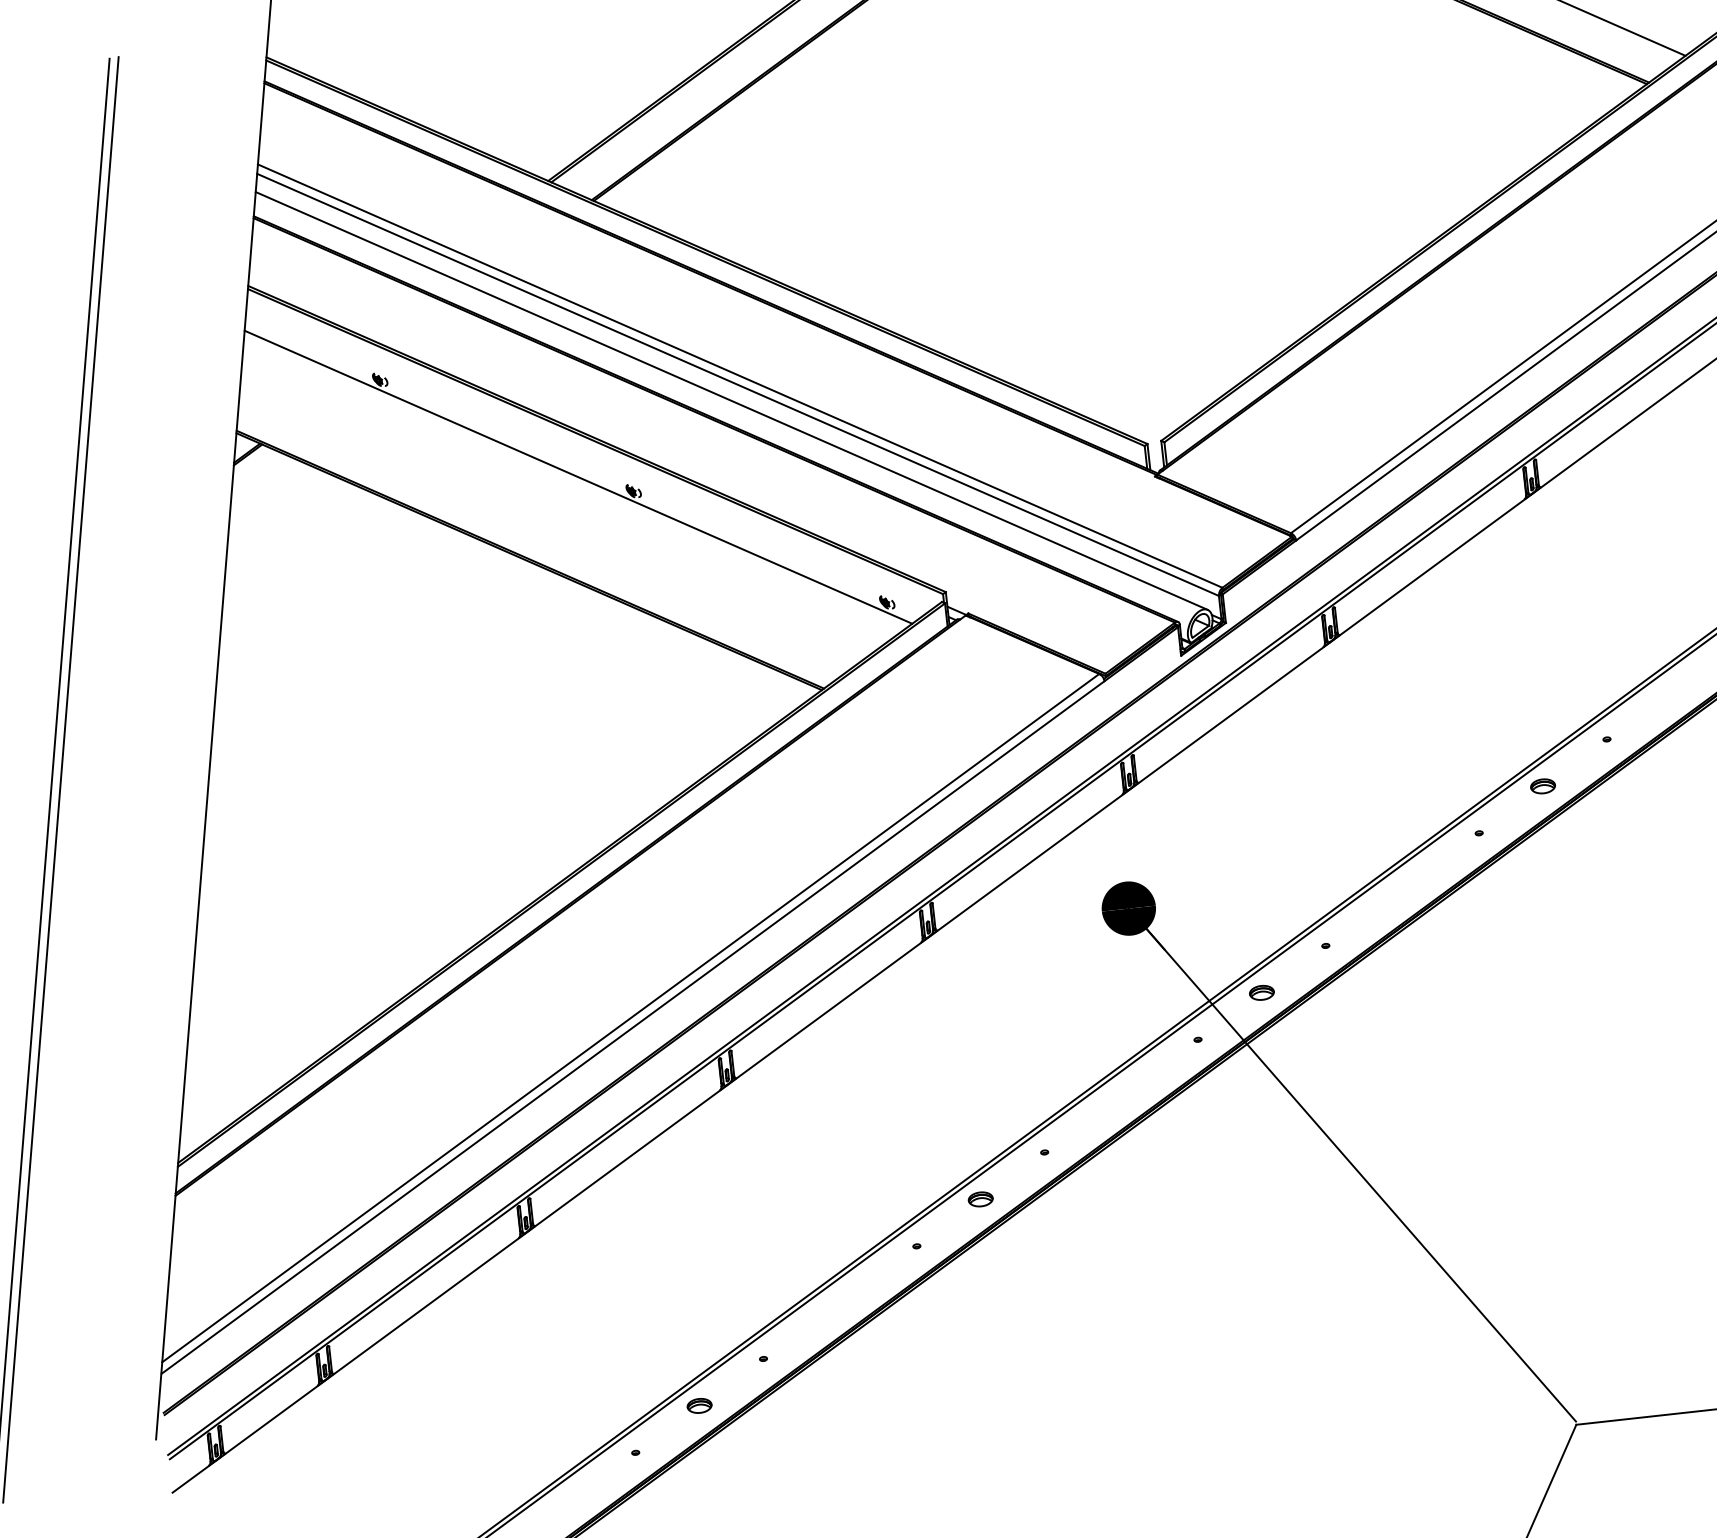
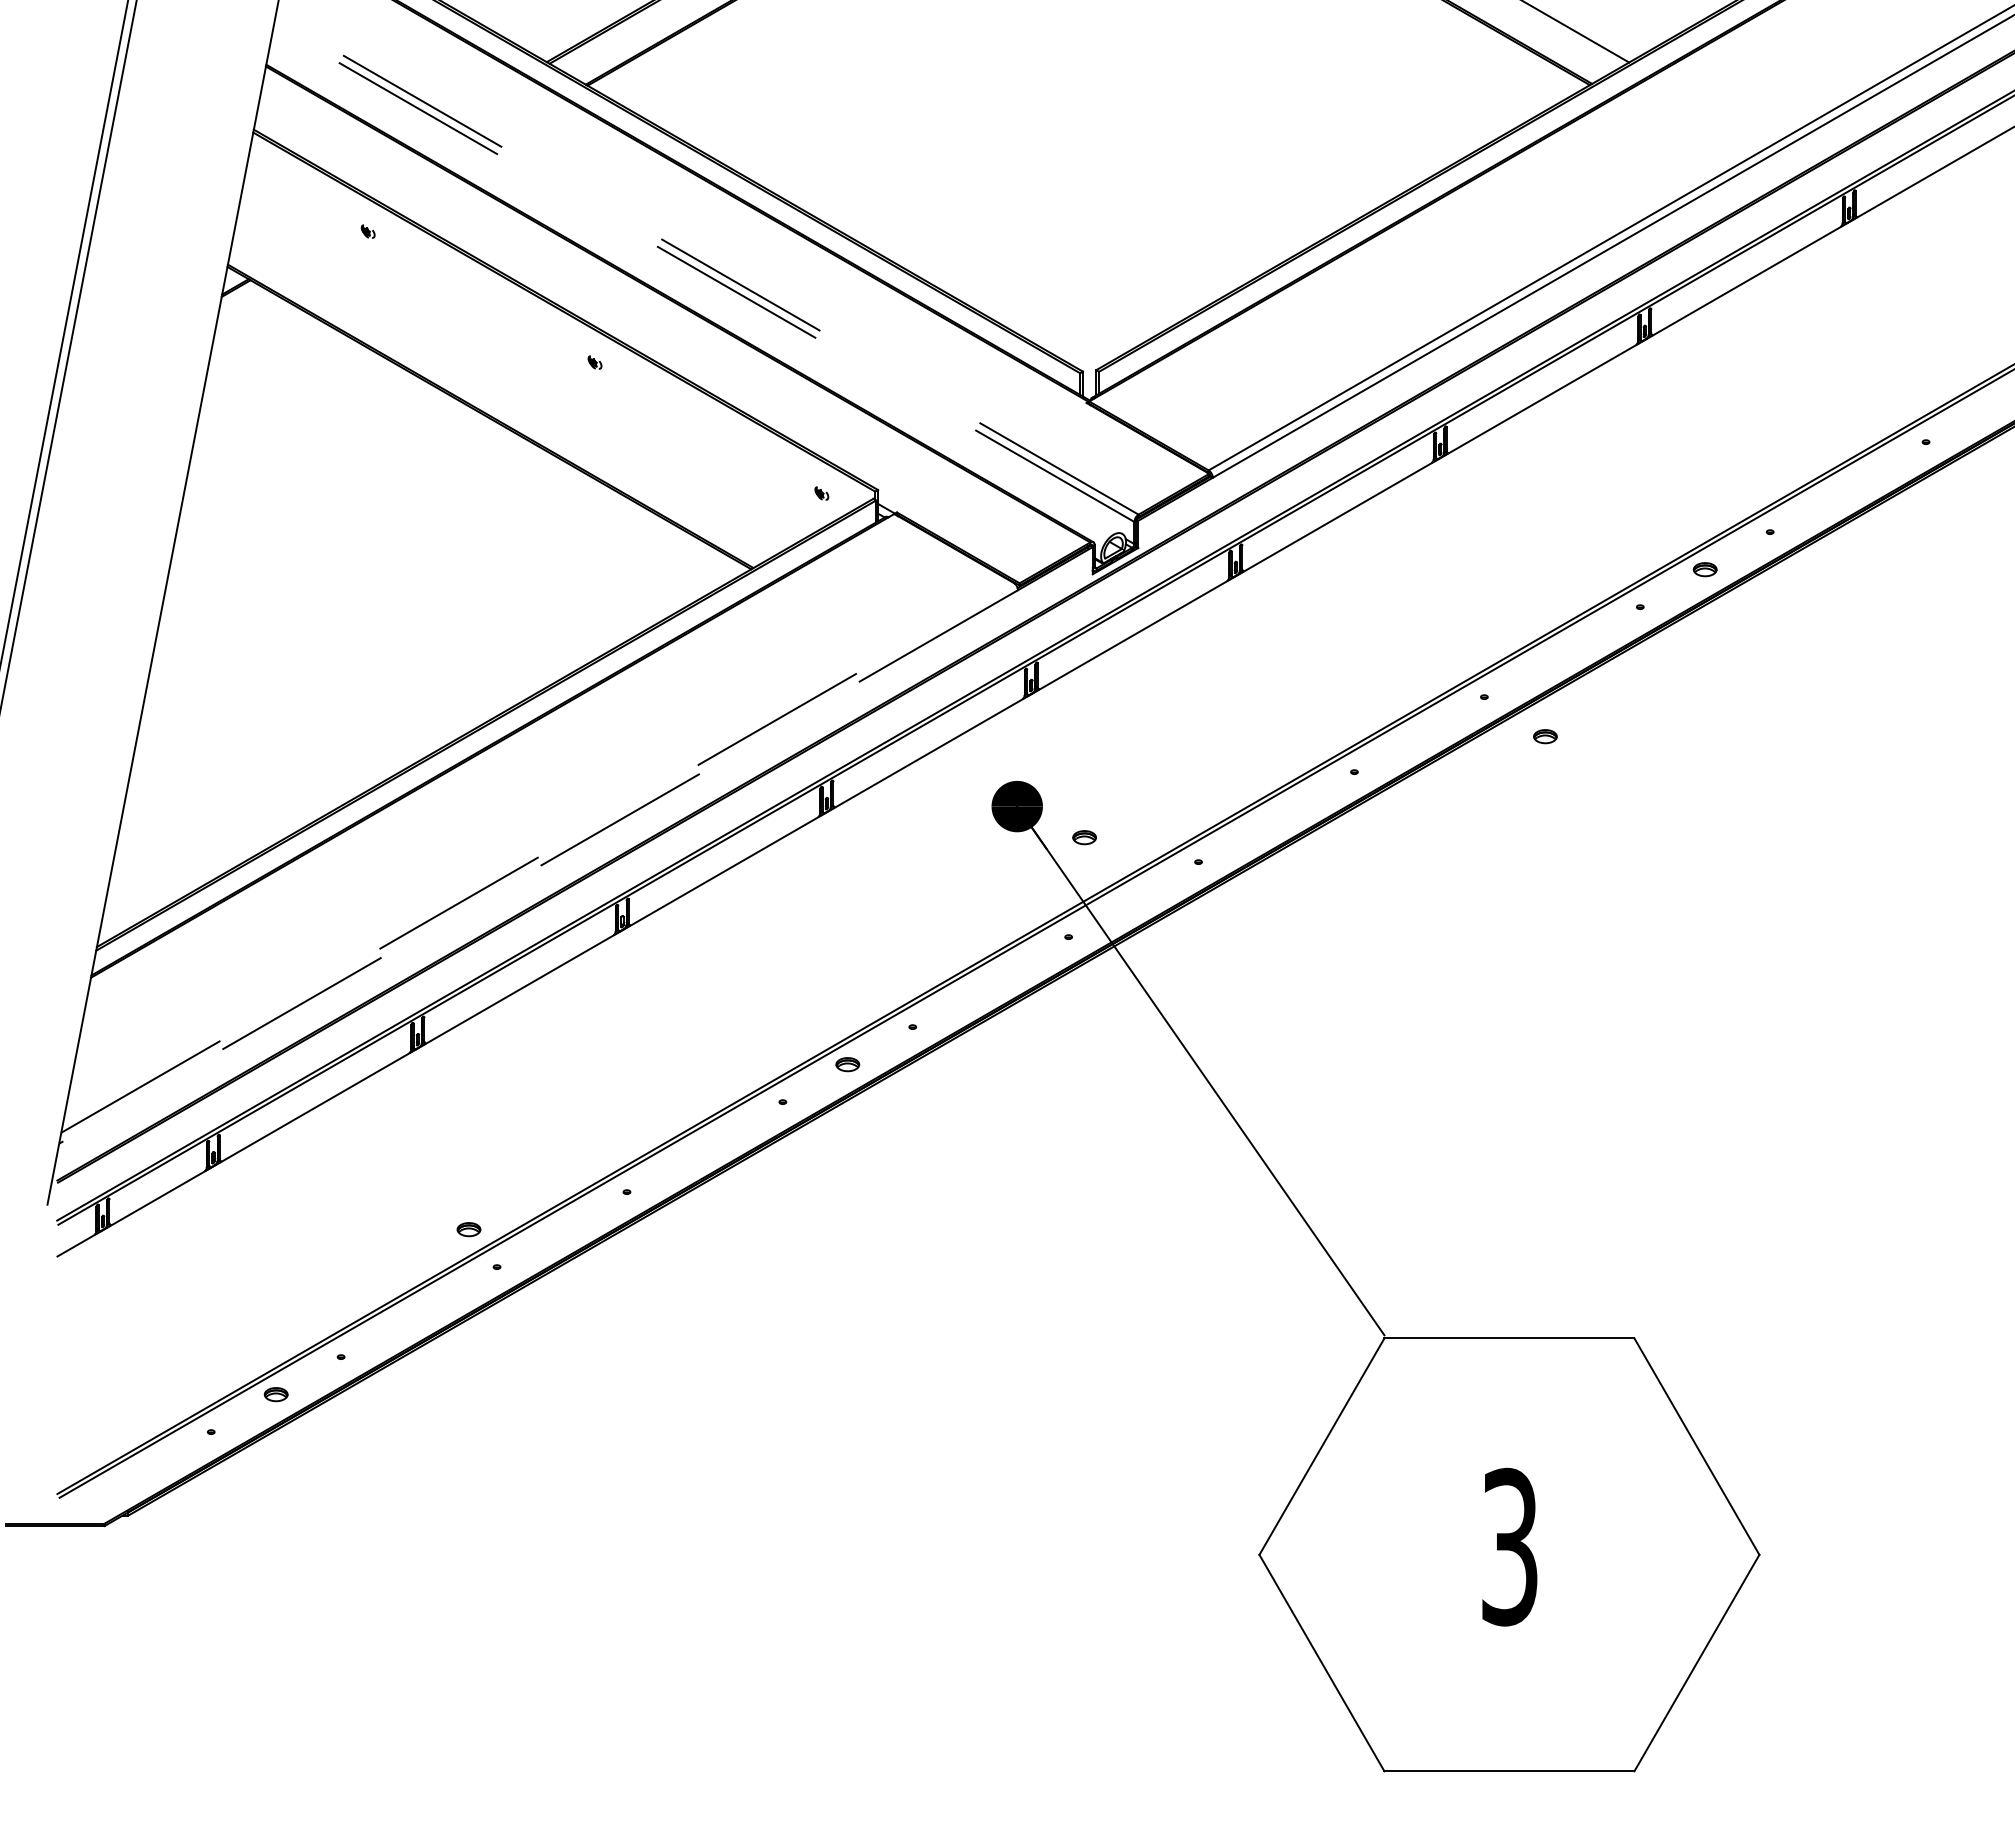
line: (739, 376) -> (706, 265), solid -> dashed
line: (738, 384) -> (704, 273), solid -> dashed
line: (731, 400) -> (696, 287), removed
line: (578, 476) -> (544, 343), removed
part: (1543, 786) -> (1545, 736), moved
part: (1261, 992) -> (1084, 837), moved
line: (630, 1017) -> (537, 857), solid -> dashed
line: (632, 1028) -> (538, 867), solid -> dashed
part: (699, 1405) -> (468, 1229), moved

